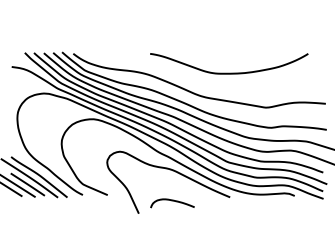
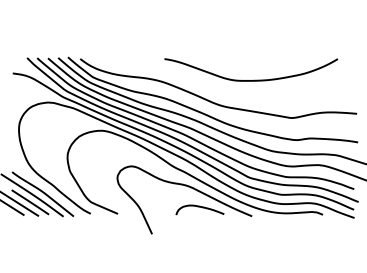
curve: (172, 201) -> (199, 207), moved

